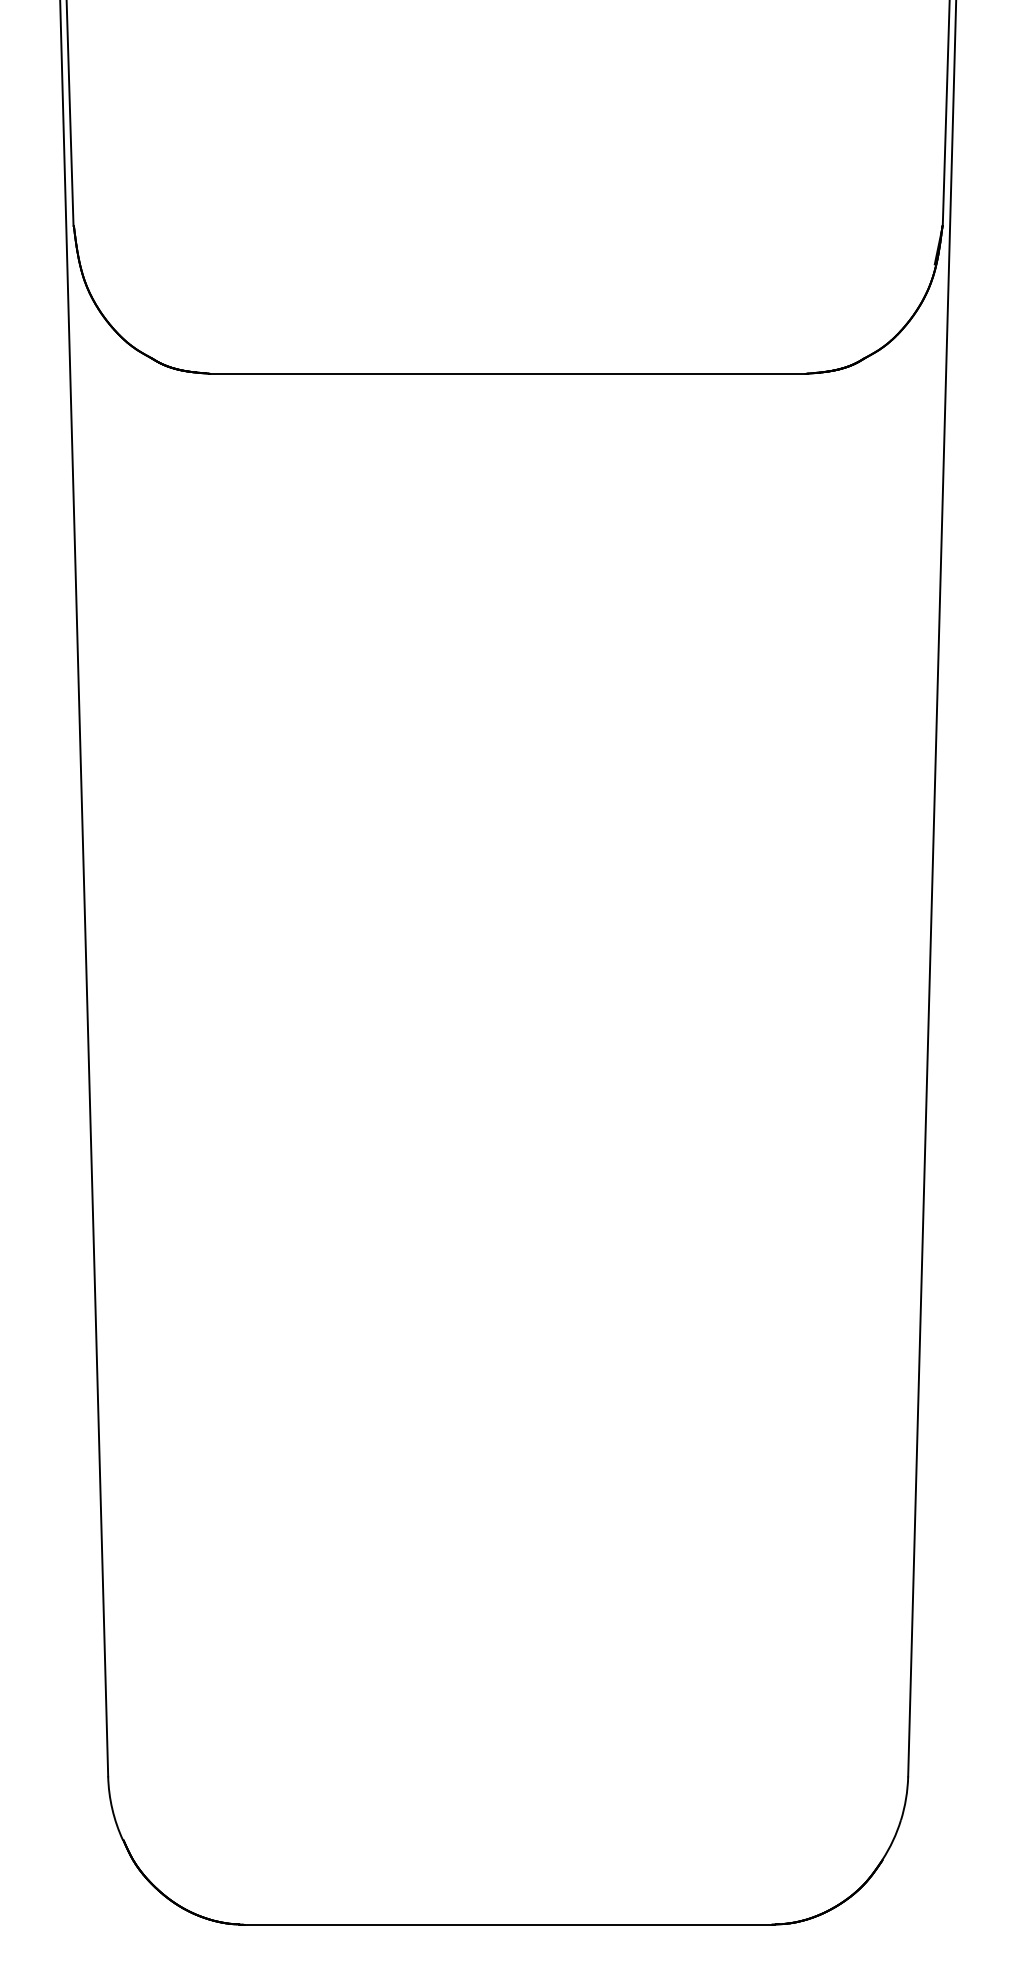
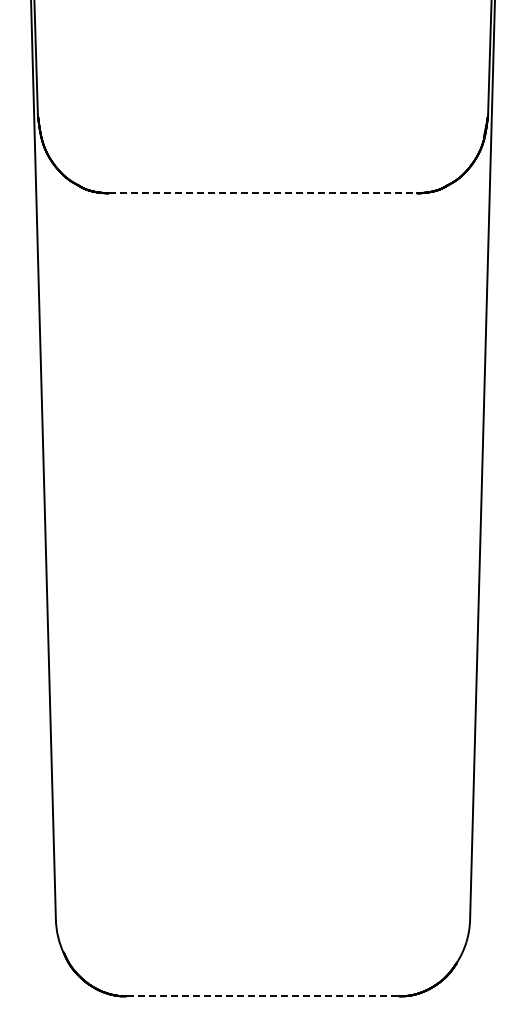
line: (509, 373) -> (263, 193), solid -> dashed
line: (509, 1924) -> (263, 996), solid -> dashed

